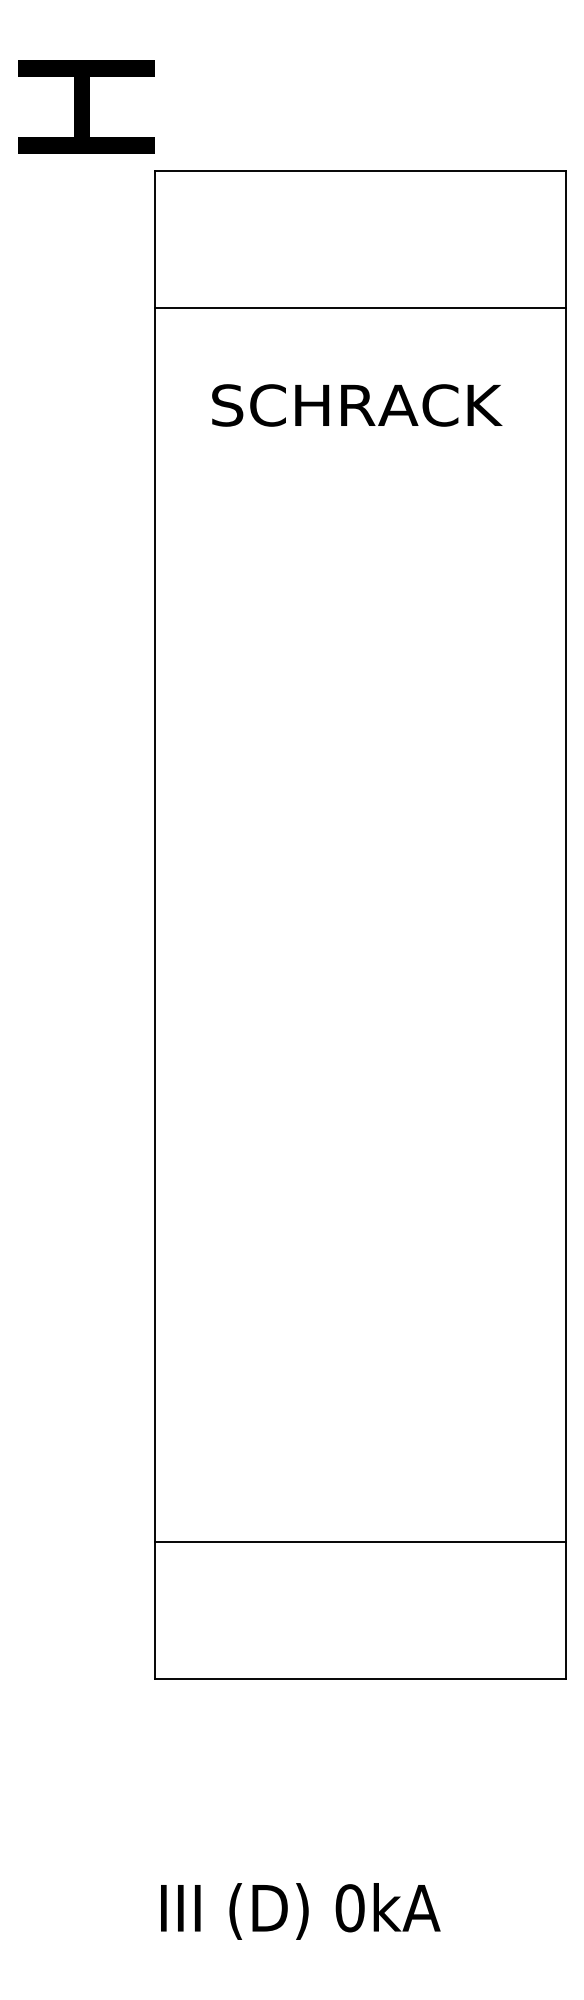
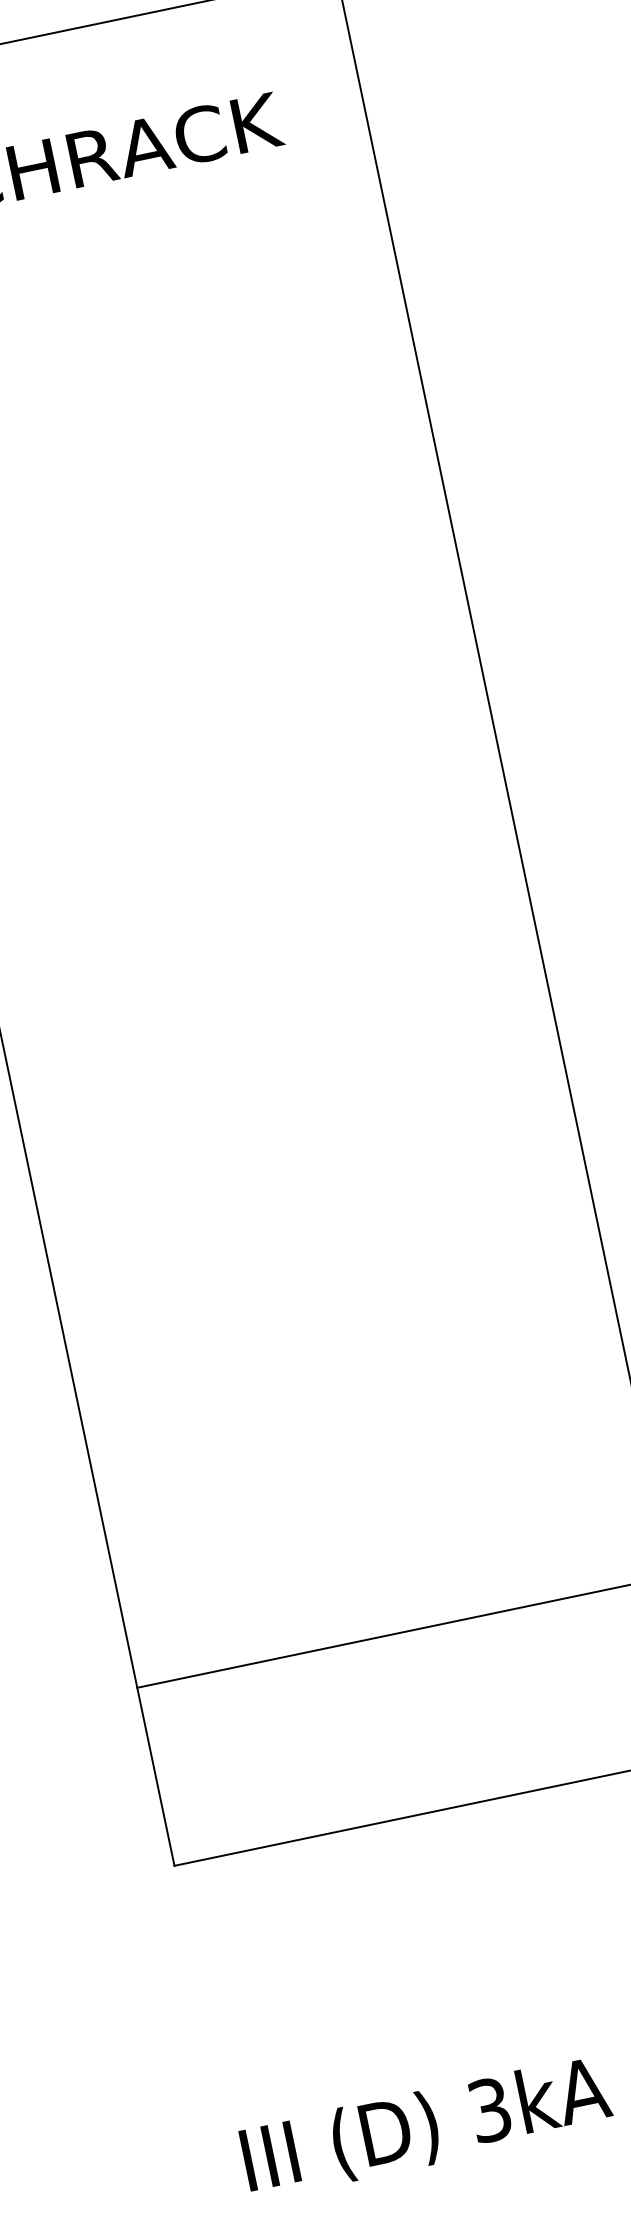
text: (349, 1908) -> (489, 2110), 0kA -> 3kA

